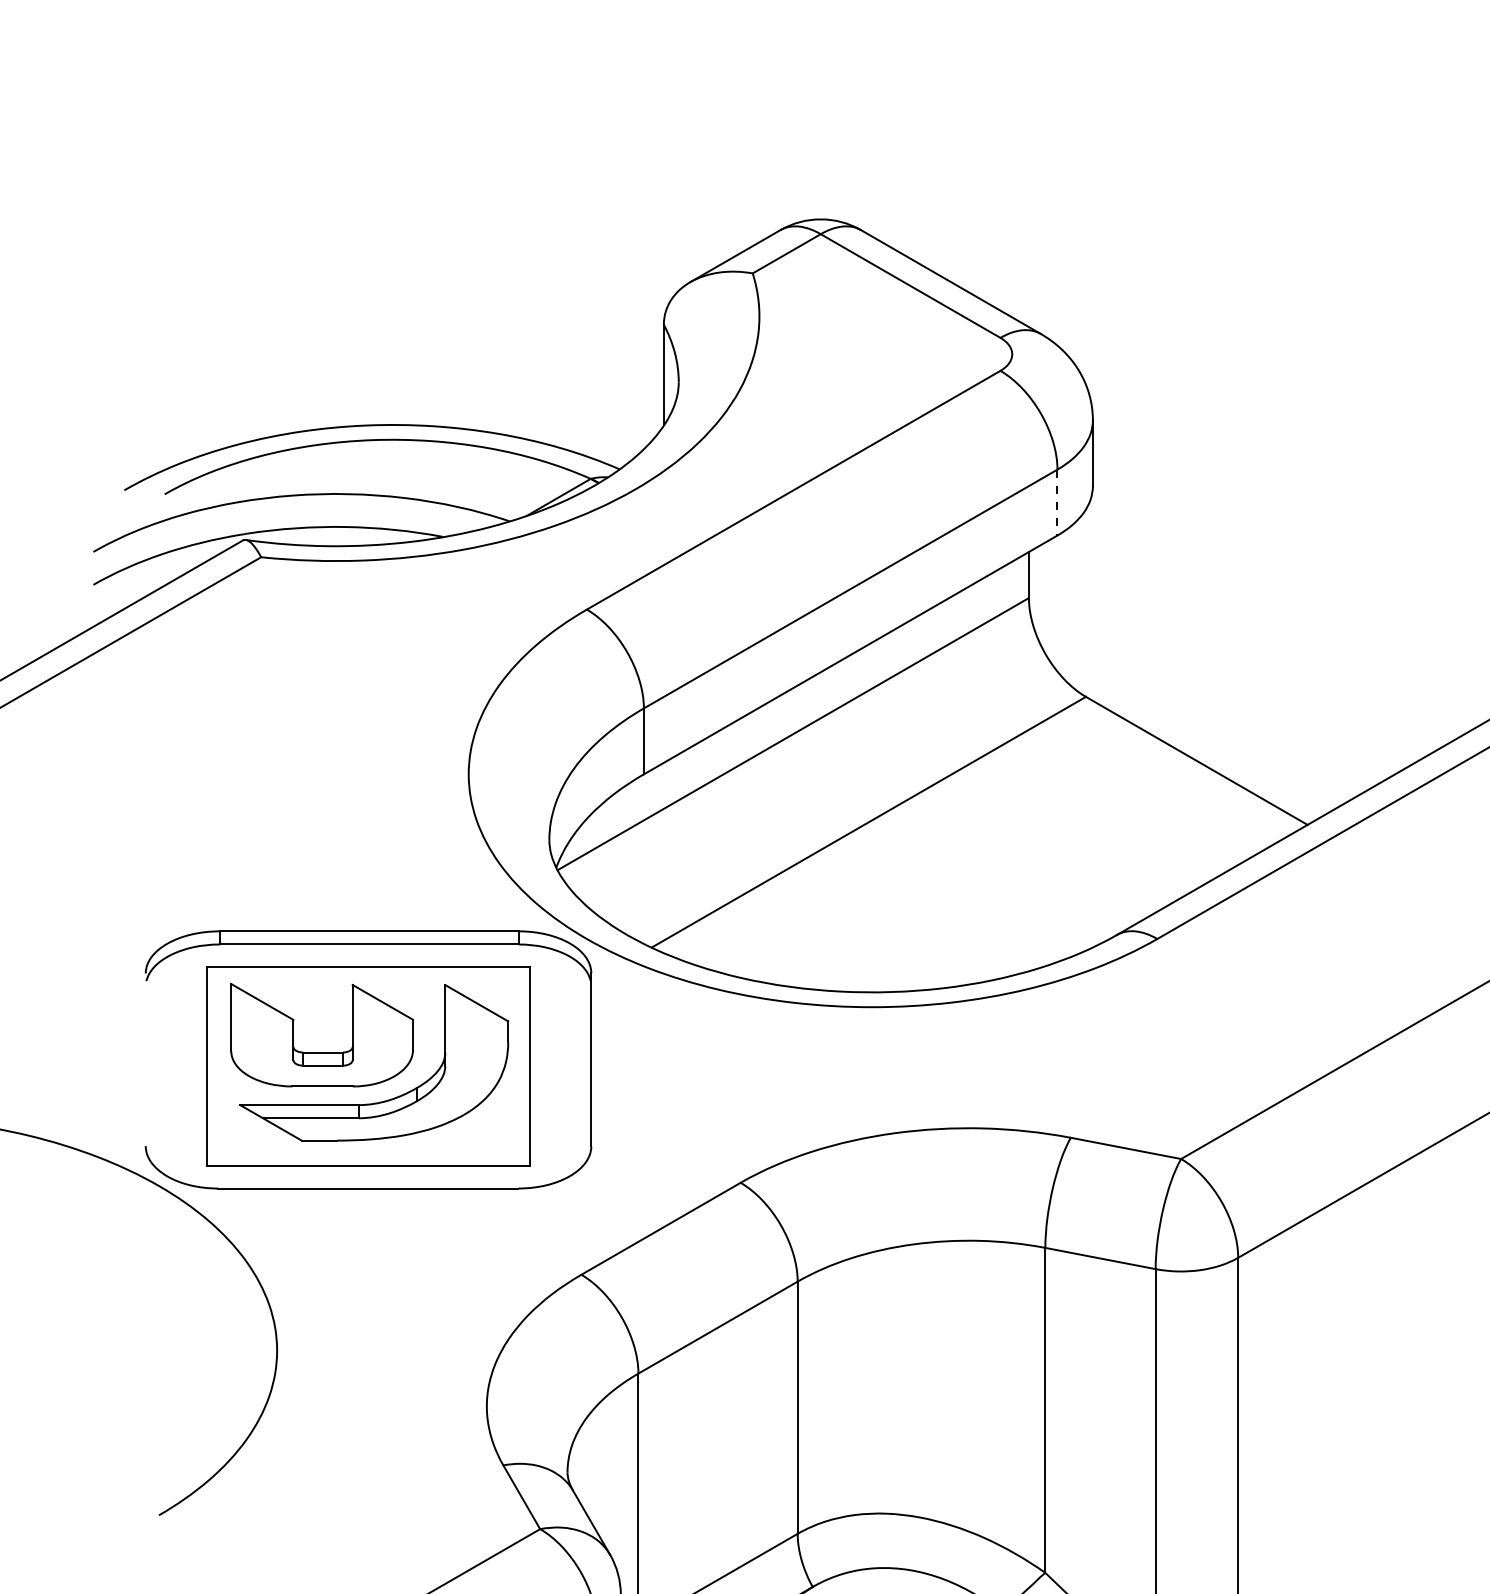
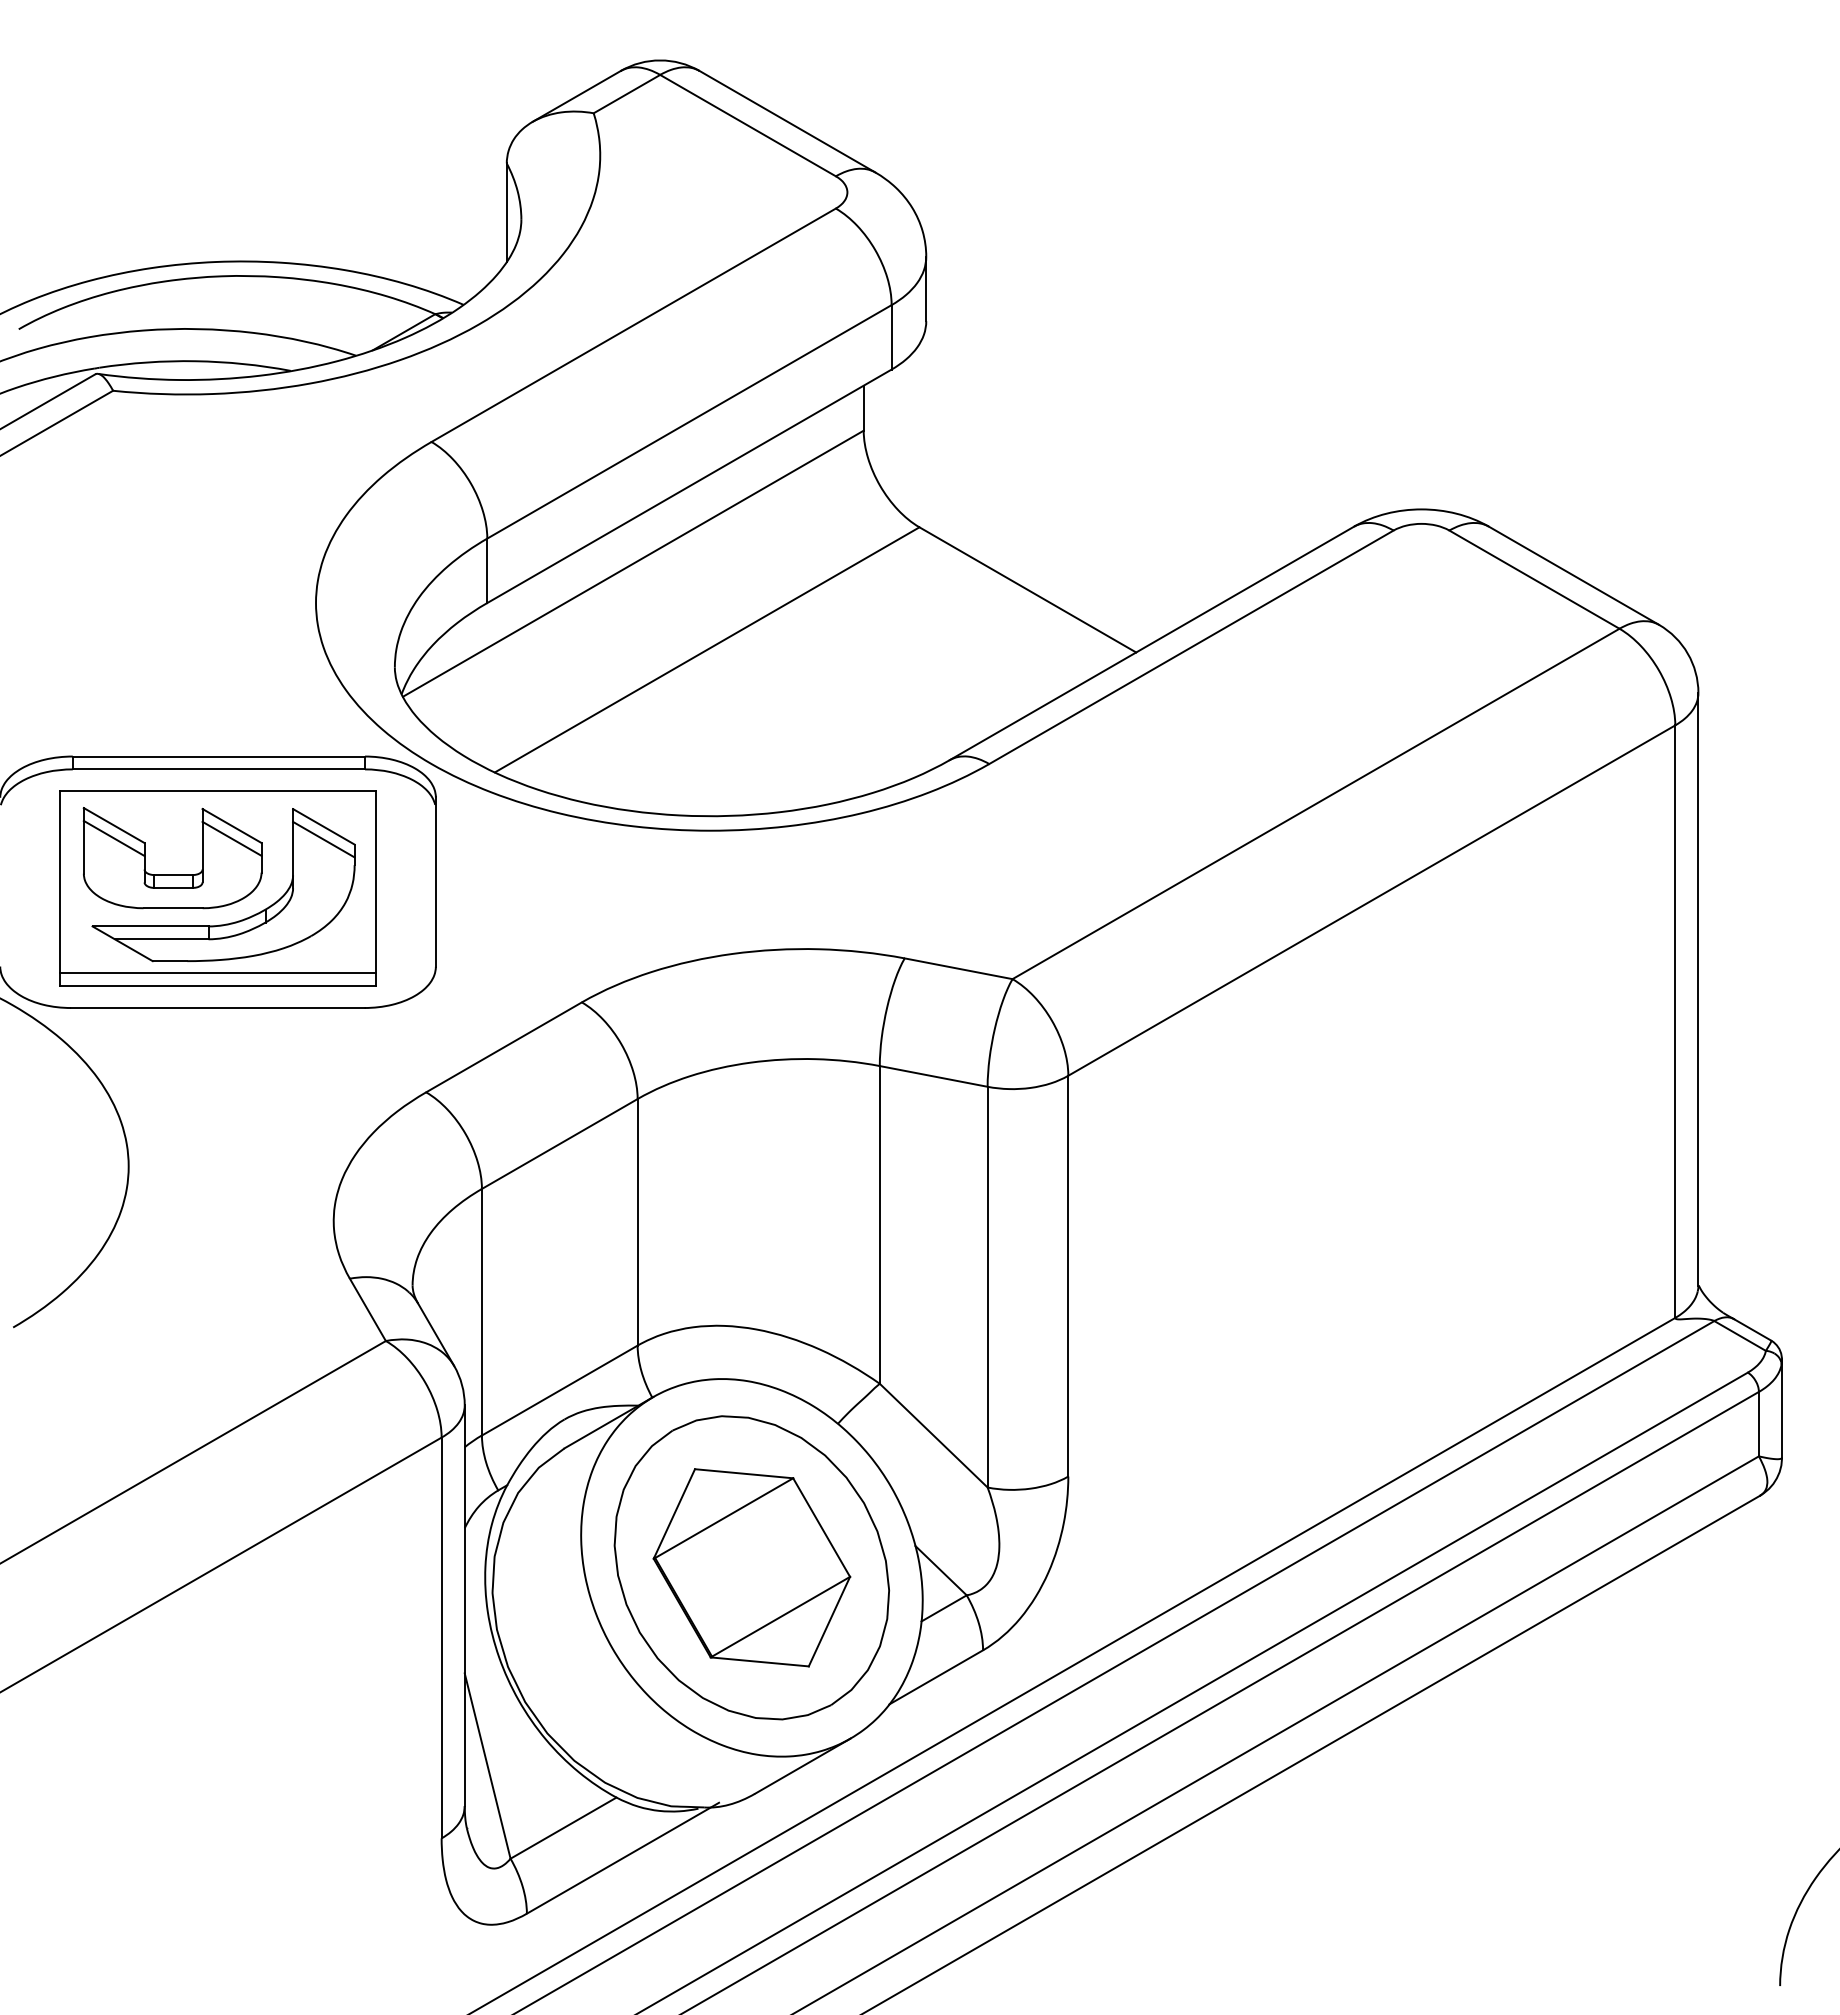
line: (1057, 502) -> (891, 337), dashed -> solid
line: (261, 1015) -> (113, 838), added
line: (382, 1015) -> (231, 838), added
line: (476, 1016) -> (323, 839), added
line: (367, 1153) -> (217, 973), added

